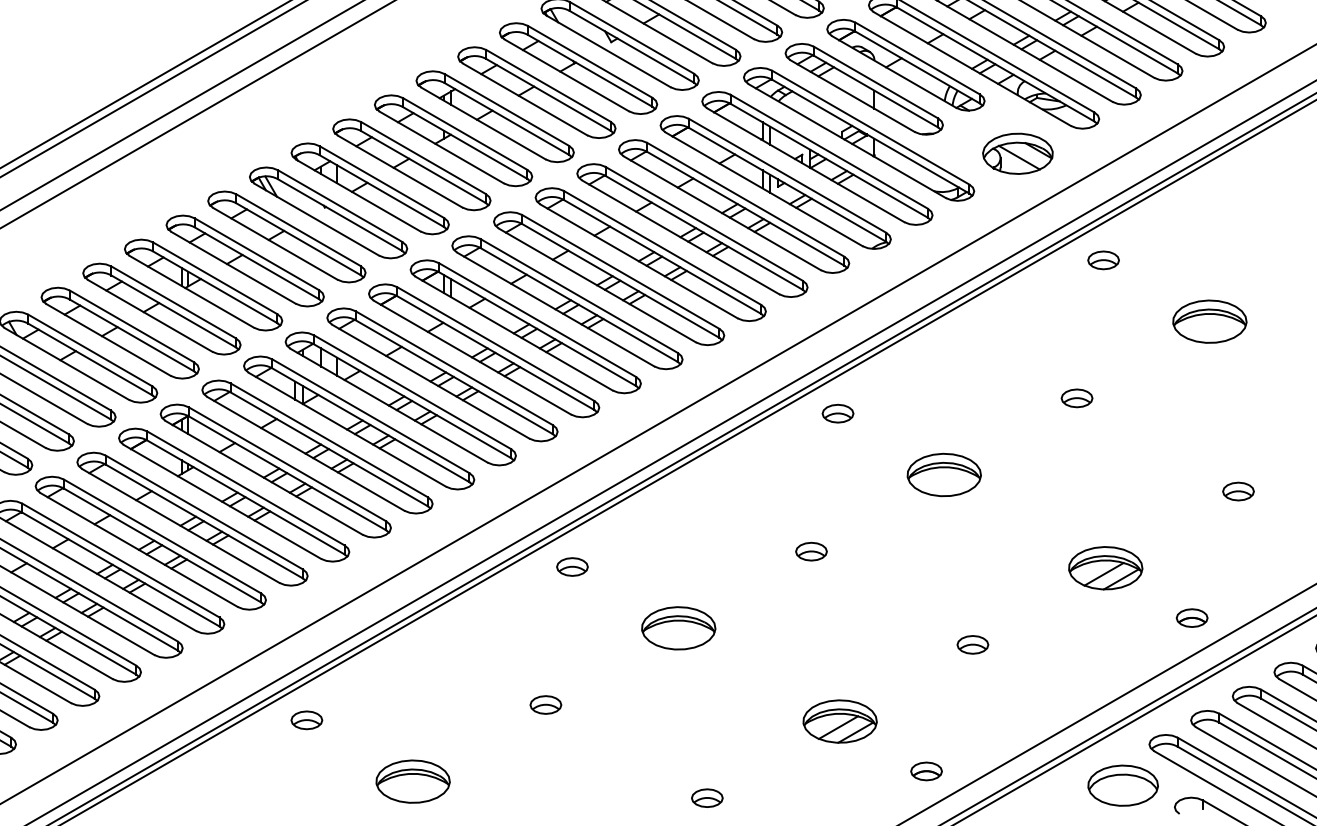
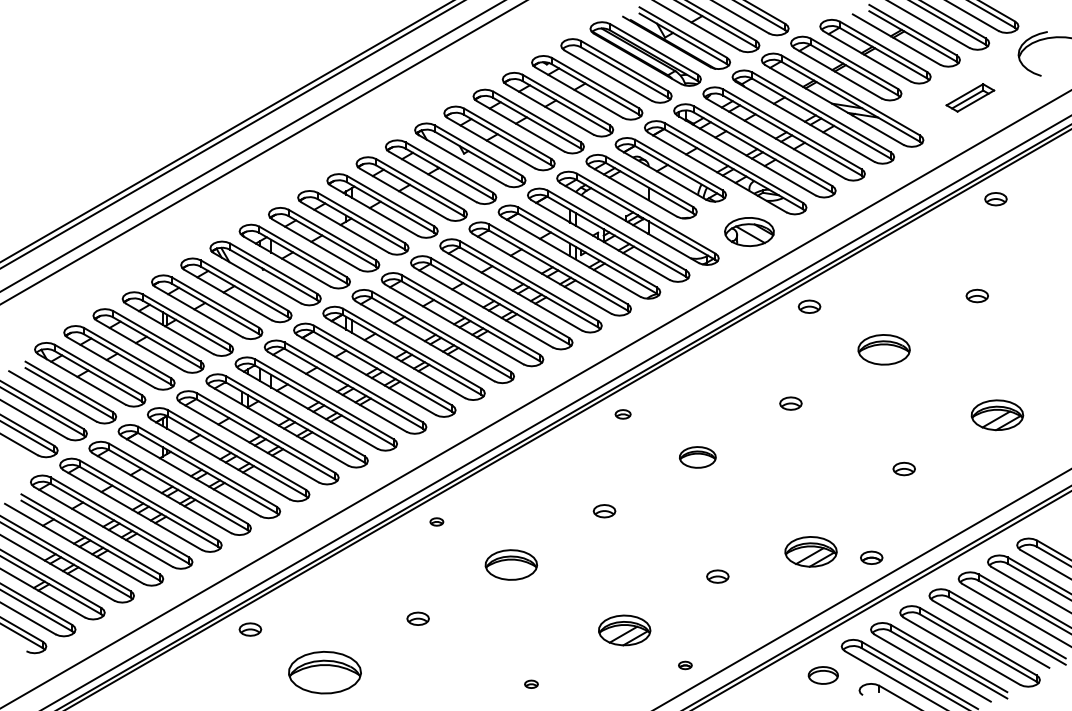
part: (837, 413) -> (622, 414), size x0.7
part: (943, 475) -> (697, 457), size x0.7
part: (572, 566) -> (436, 521), size x0.6
part: (1104, 567) -> (810, 551), moved
part: (926, 771) -> (685, 665), size x0.6
part: (412, 781) -> (324, 672), size x1.4
part: (1123, 785) -> (823, 675), size x0.6
part: (707, 798) -> (531, 684), size x0.6

